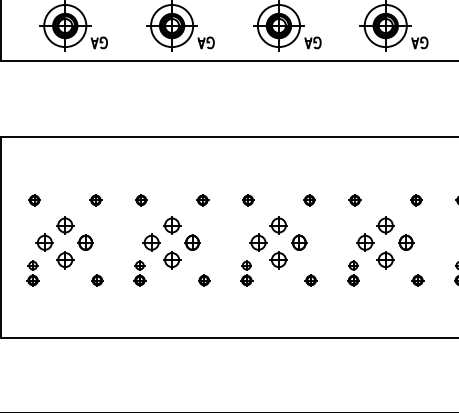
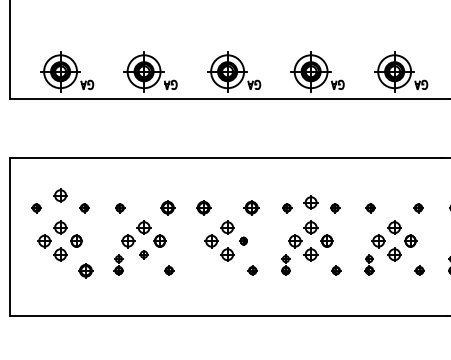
part: (65, 184) -> (60, 195), added
part: (384, 193) -> (310, 202), added
part: (203, 200) -> (168, 208), size x1.6
part: (248, 200) -> (203, 208), size x1.6
part: (309, 200) -> (251, 208), size x1.6
part: (299, 241) -> (243, 240), size x0.6
part: (171, 259) -> (143, 254), size x0.6
part: (33, 272) -> (35, 264), removed
part: (246, 272) -> (202, 264), removed
part: (97, 280) -> (85, 270), size x1.6

